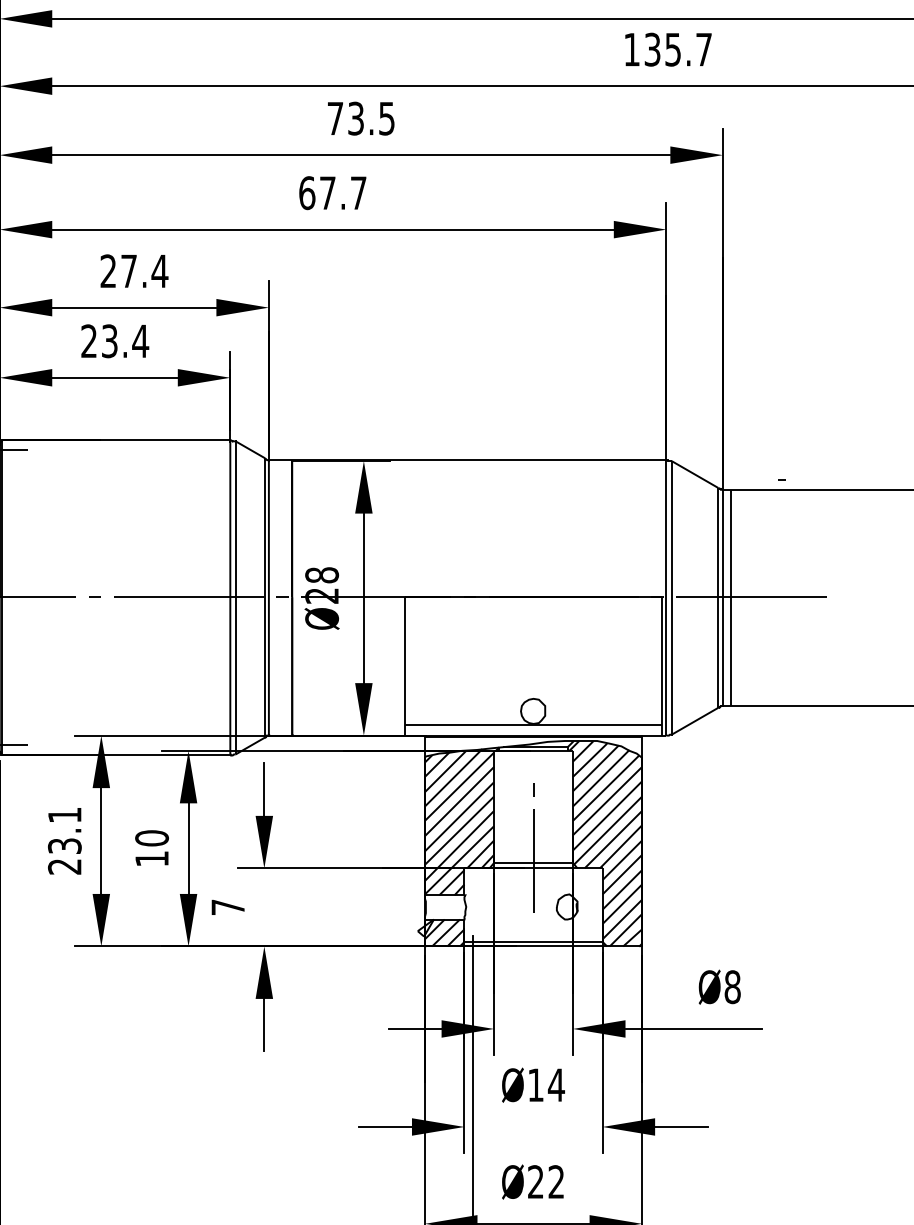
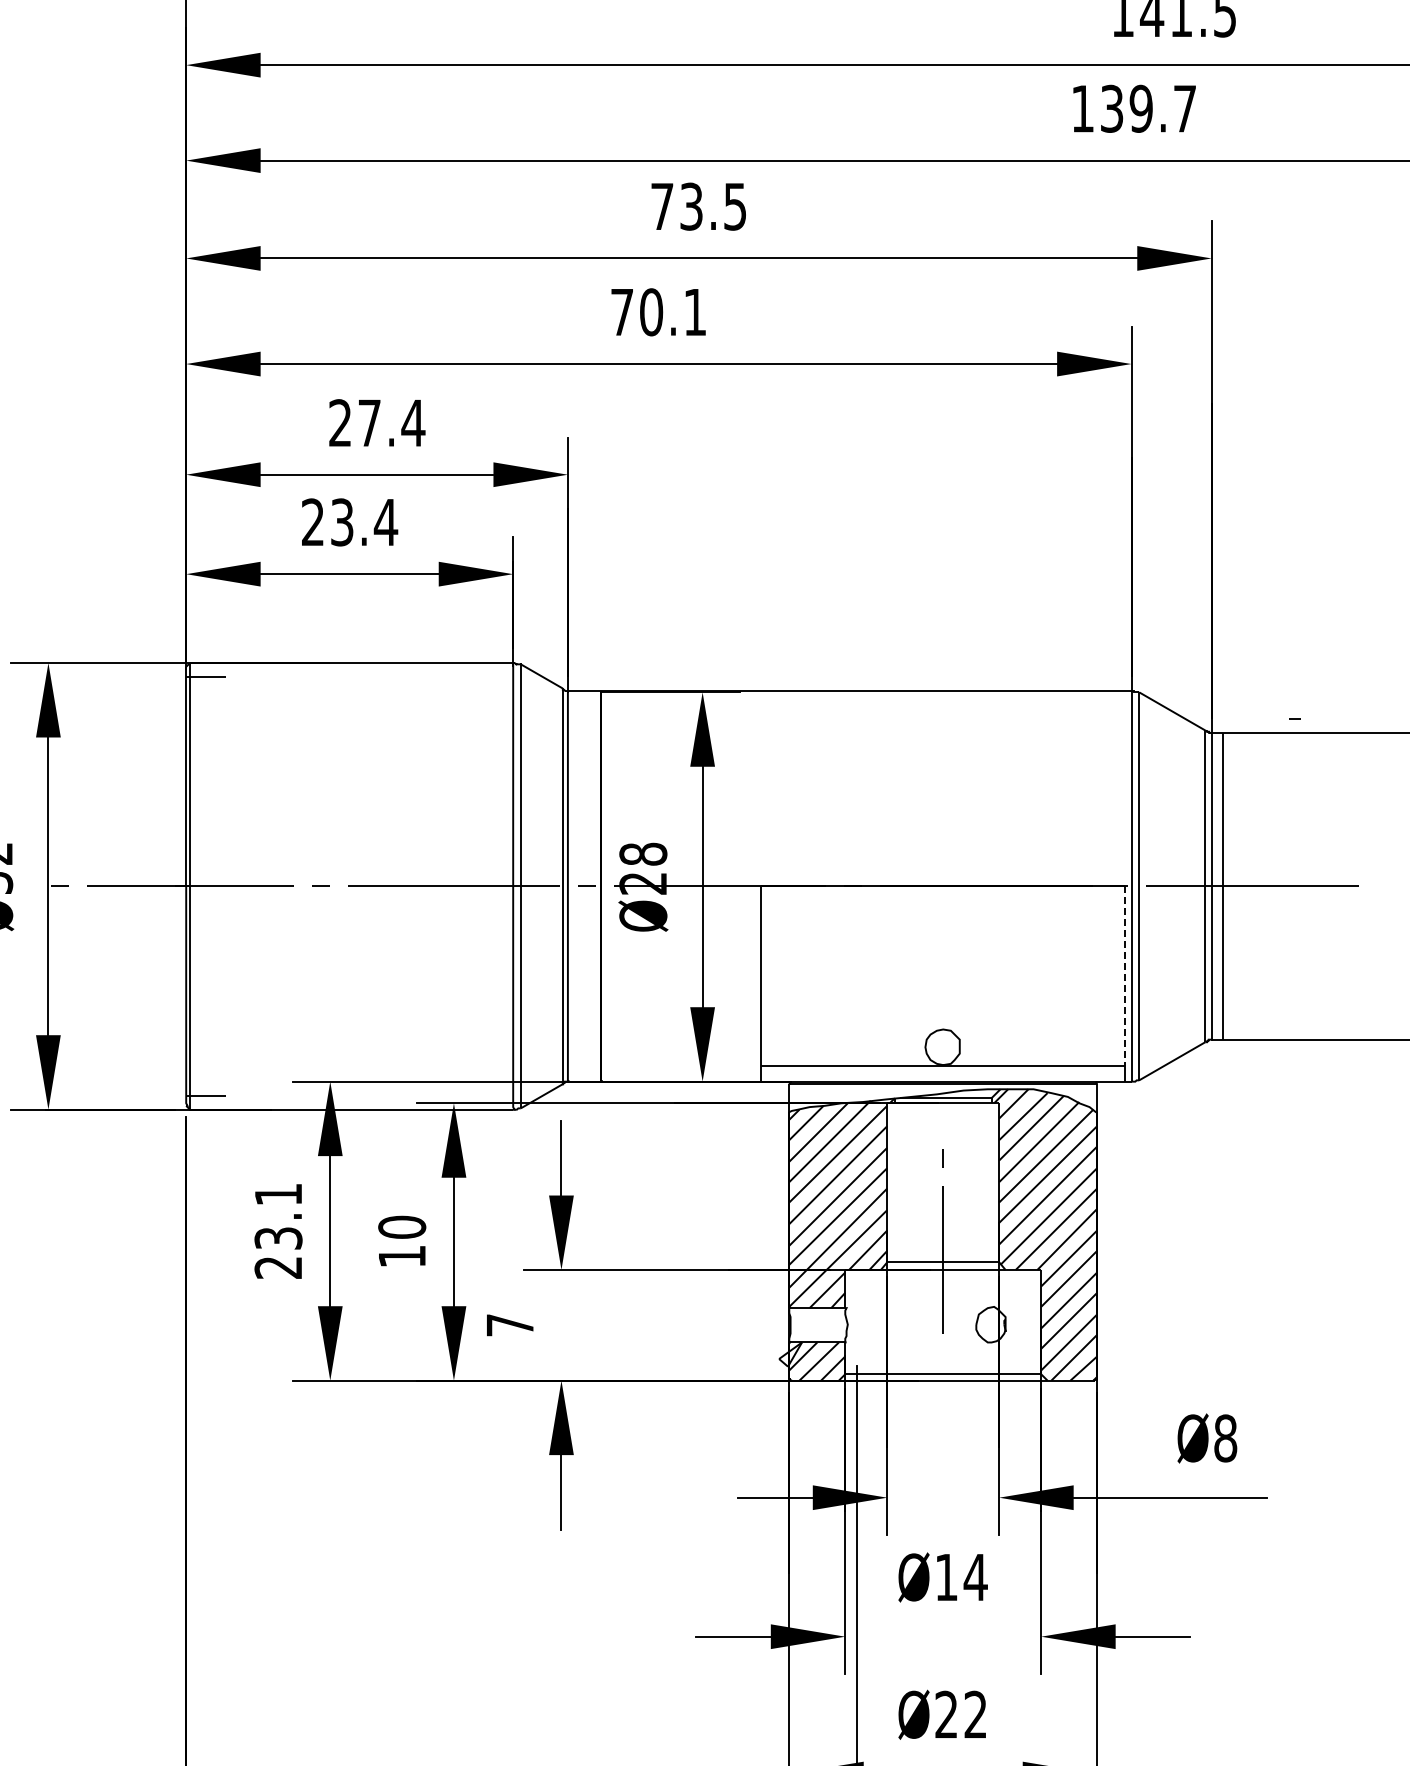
text: (672, 49) -> (1140, 108), 135.7 -> 139.7
text: (332, 193) -> (658, 312), 67.7 -> 70.1
line: (662, 661) -> (1125, 976), solid -> dashed

